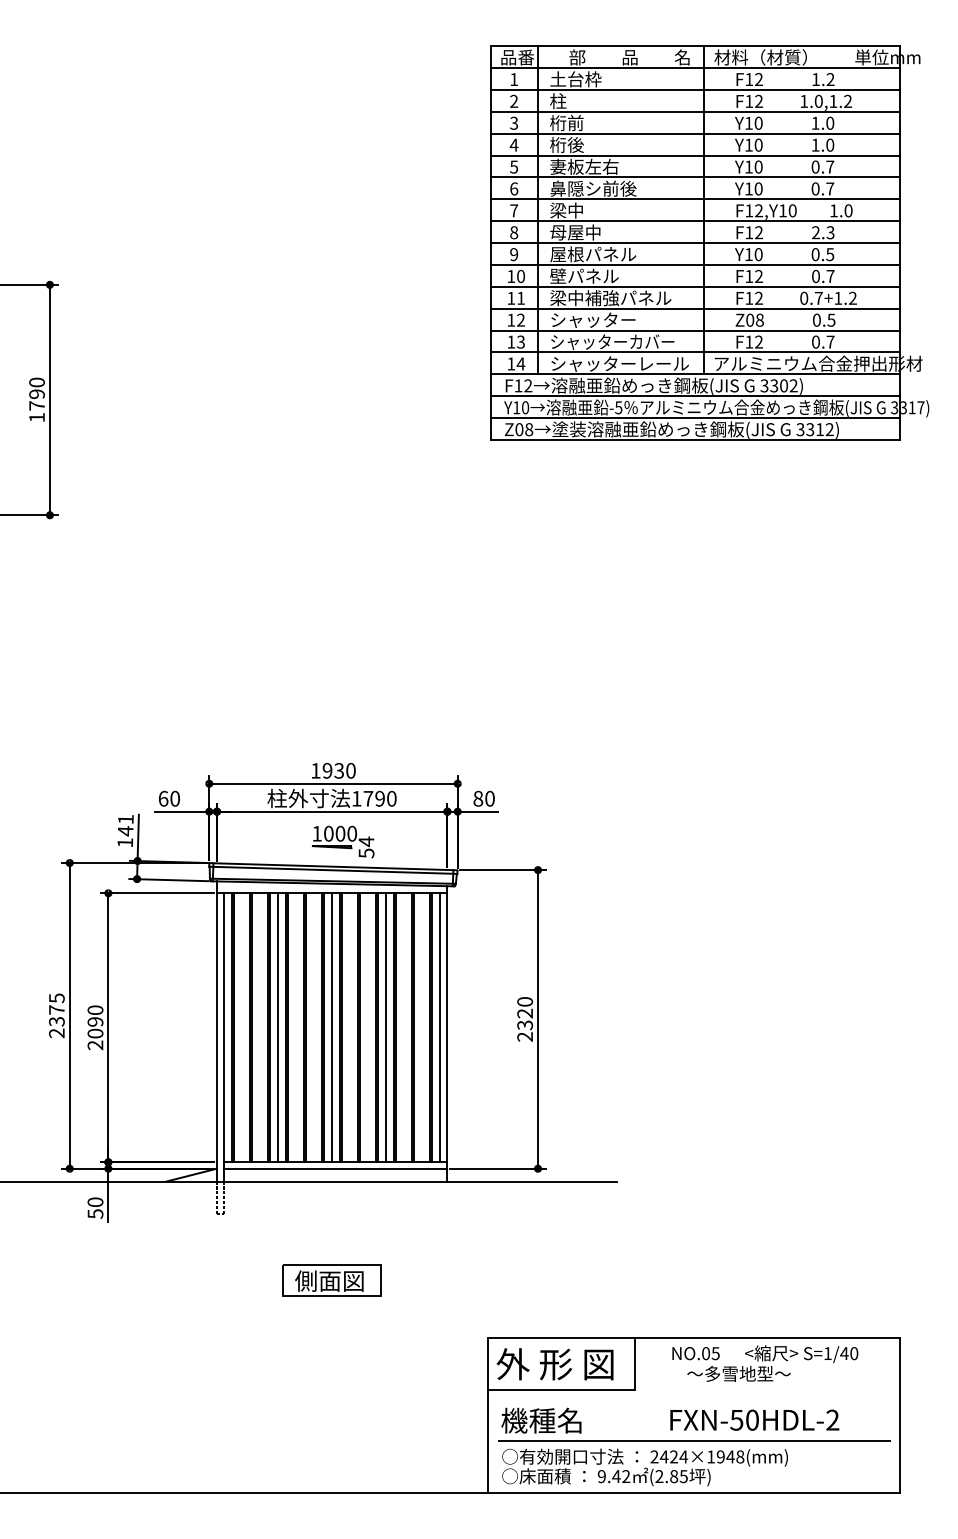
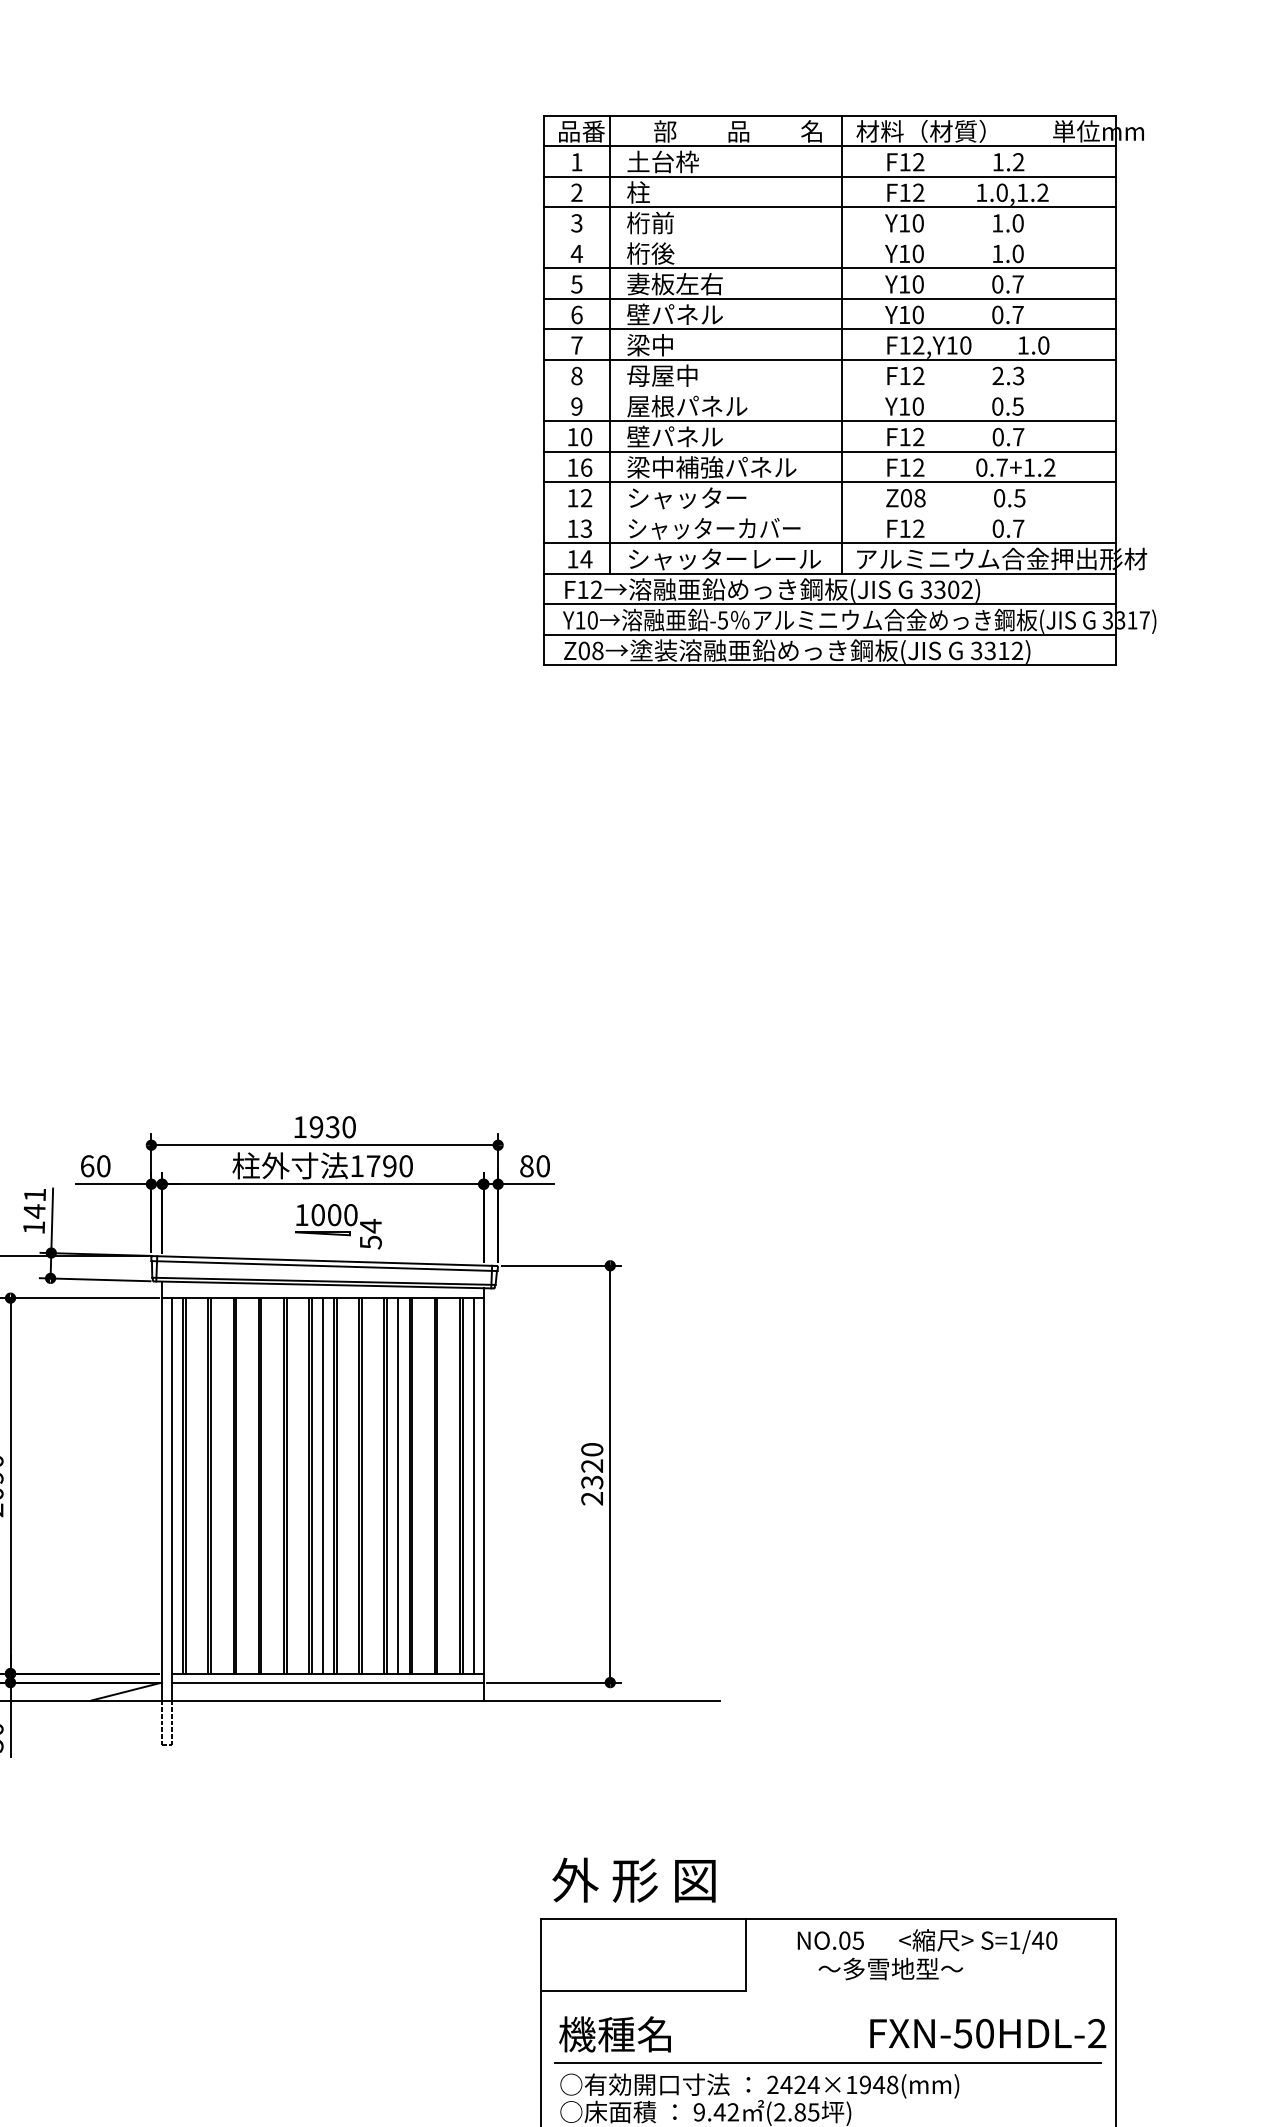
line: (695, 133) -> (830, 237), removed
text: (593, 188) -> (687, 314), 鼻隠シ前後 -> 壁パネル
line: (695, 243) -> (830, 391), removed
text: (521, 297) -> (587, 466), 11 -> 16
line: (695, 330) -> (830, 512), removed
line: (278, 1027) -> (247, 1485), removed
part: (331, 1280) -> (321, 1838), removed
text: (554, 1364) -> (633, 1880), moved
text: (754, 1419) -> (987, 2032), moved

